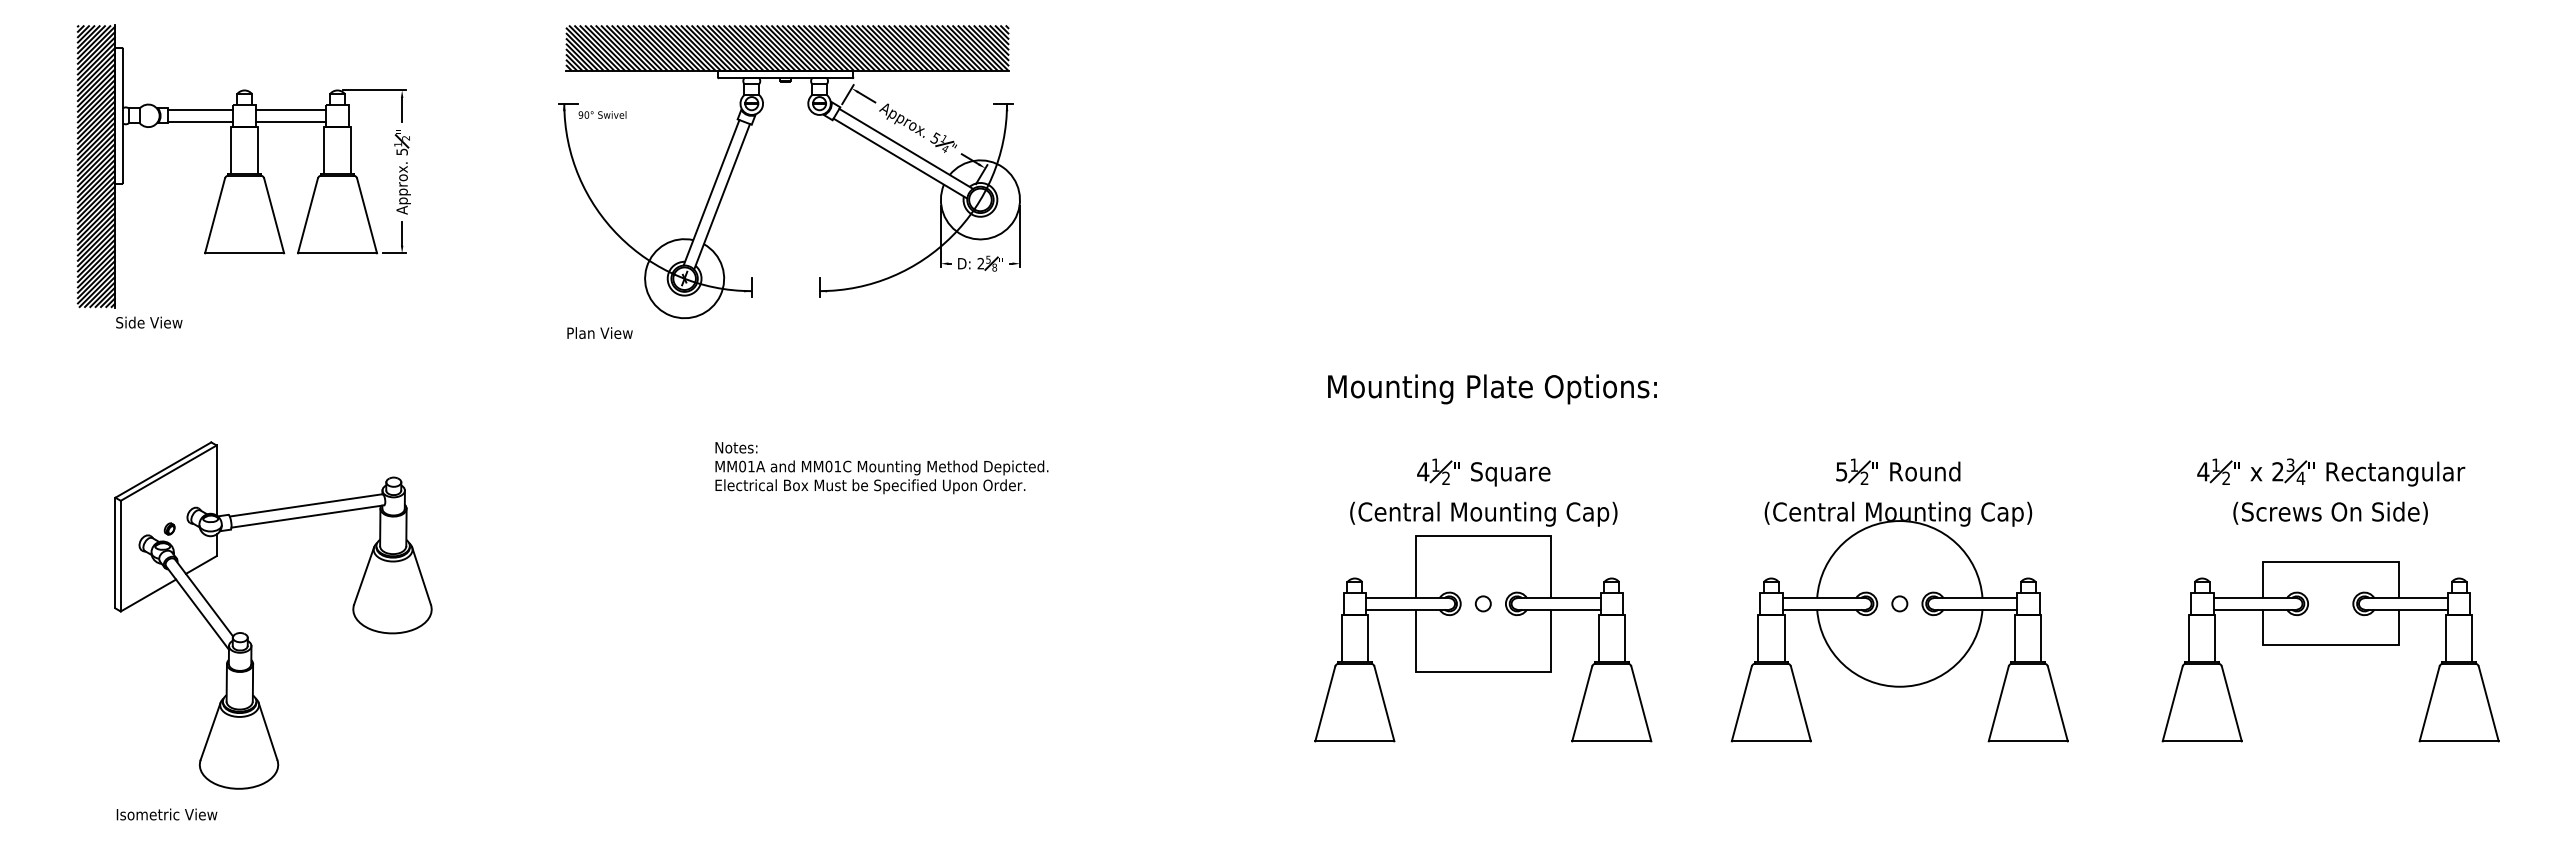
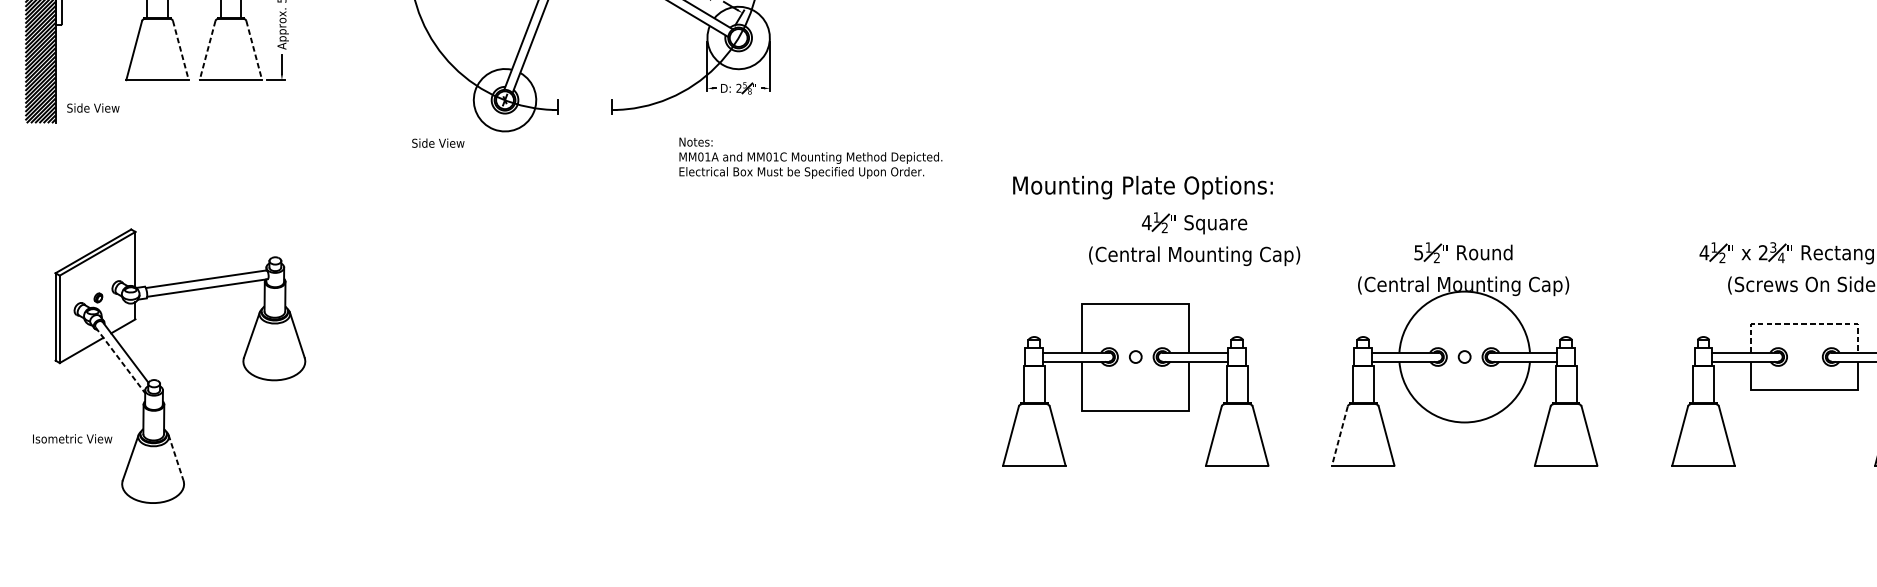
line: (274, 215) -> (181, 50), solid -> dashed
line: (307, 215) -> (207, 50), solid -> dashed
line: (367, 215) -> (254, 50), solid -> dashed
text: (149, 322) -> (93, 107), moved
text: (600, 333) -> (438, 143), Plan View -> Side View
text: (881, 468) -> (810, 158), moved
part: (1478, 481) -> (1190, 230), moved
line: (2330, 562) -> (1804, 324), solid -> dashed
line: (197, 608) -> (120, 360), solid -> dashed
line: (1741, 703) -> (1339, 435), solid -> dashed
line: (268, 731) -> (176, 457), solid -> dashed
text: (166, 814) -> (72, 438), moved

